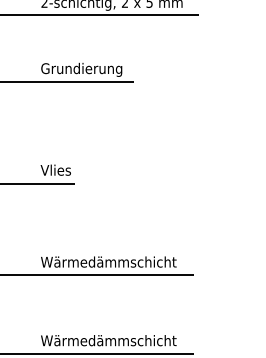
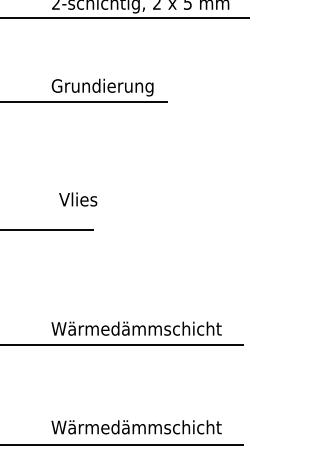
text: (56, 170) -> (78, 199), moved

